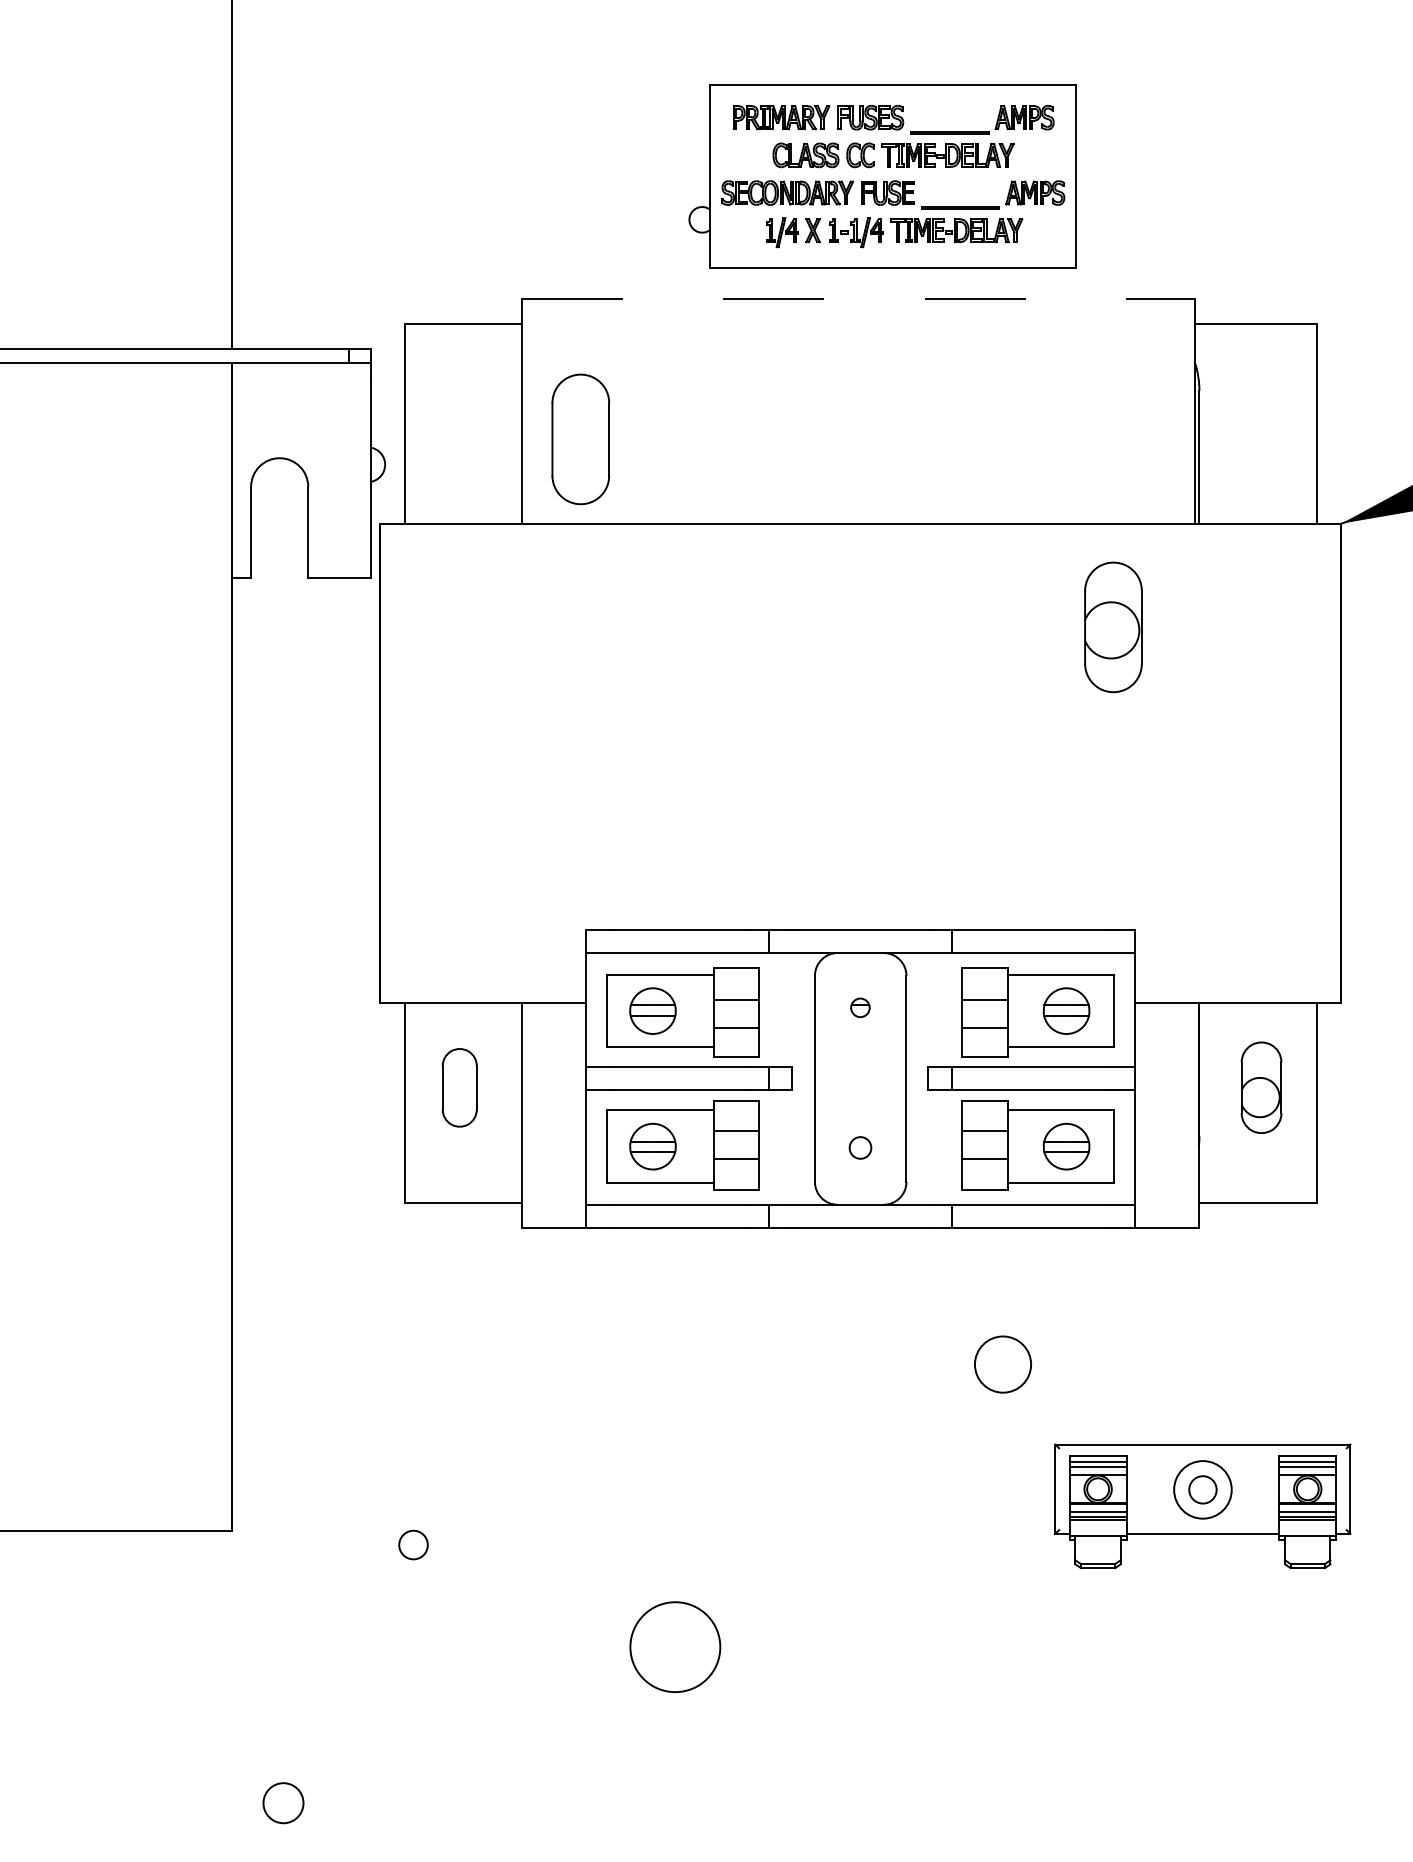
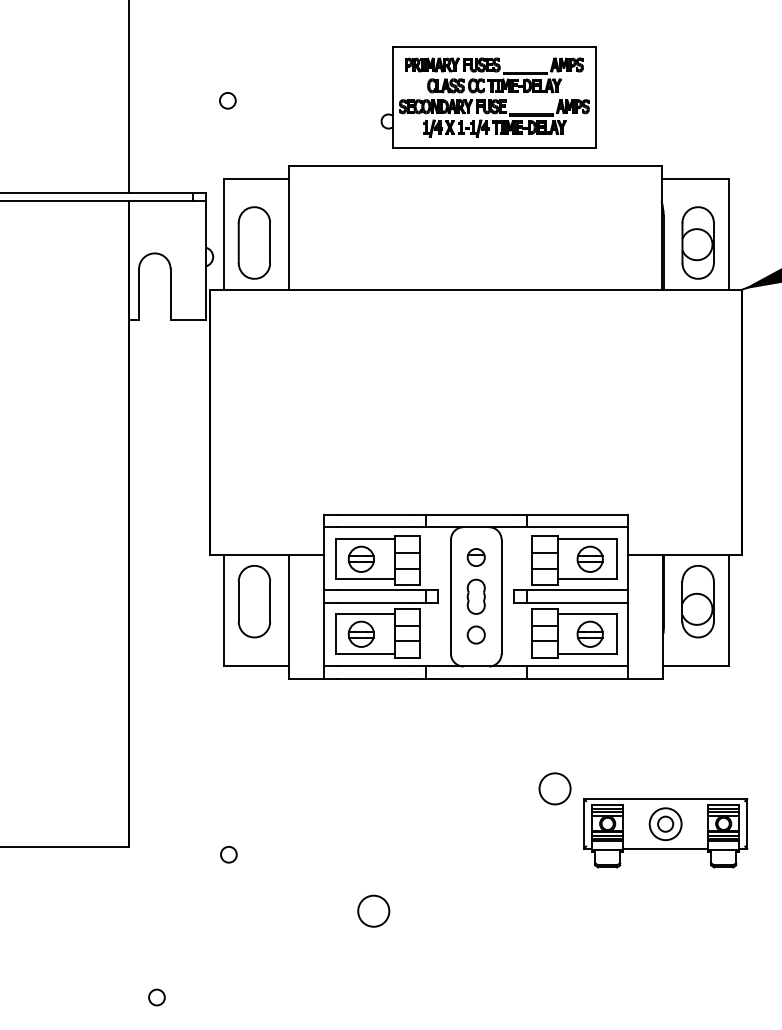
circle: (410, 181) -> (227, 100), added
line: (859, 299) -> (475, 165), dashed -> solid
part: (579, 438) -> (253, 242), moved
part: (1112, 626) -> (697, 242), moved
part: (859, 1007) -> (475, 557), size x1.67
part: (859, 1078) -> (475, 596), added
part: (459, 1087) -> (254, 601), size x1.67
part: (1260, 1087) -> (697, 601), size x1.43
circle: (859, 1146) -> (475, 634), size x1.43
circle: (1002, 1363) -> (554, 788), moved
circle: (674, 1645) -> (373, 910), size x0.62
circle: (282, 1803) -> (156, 997), size x0.71

